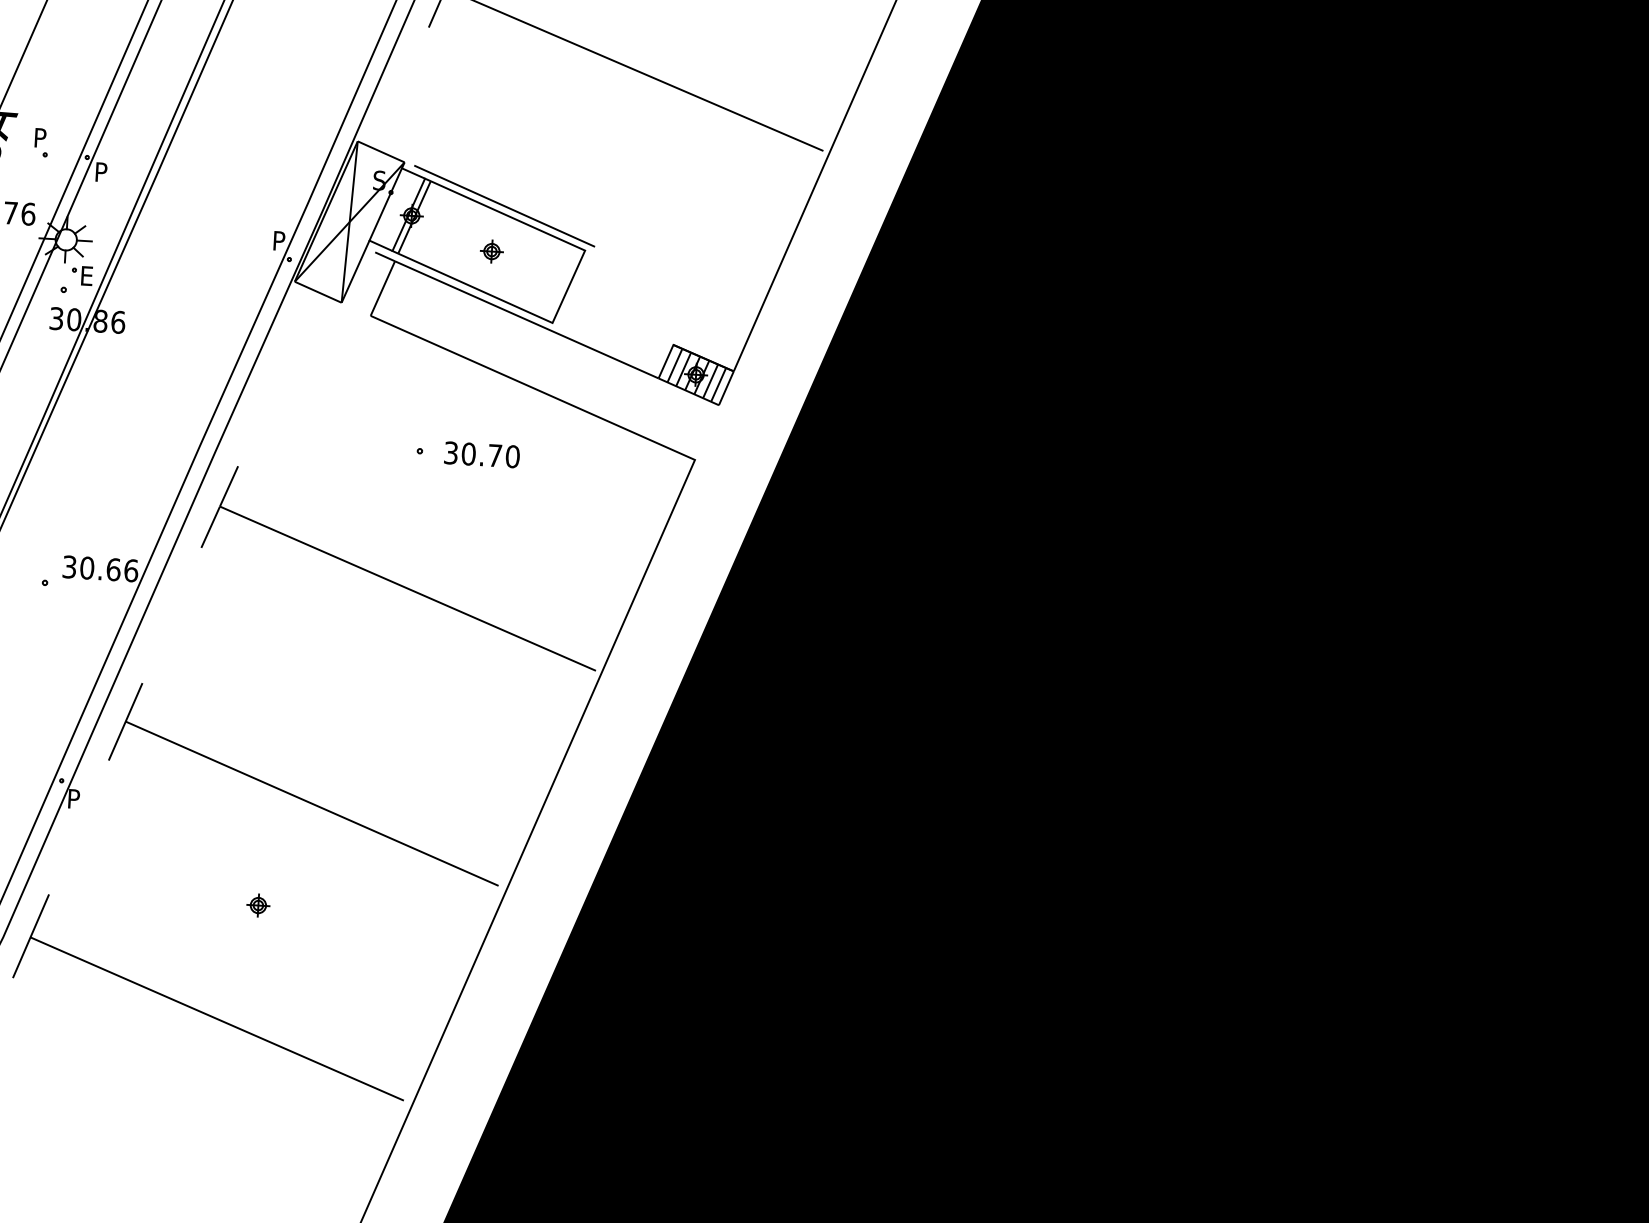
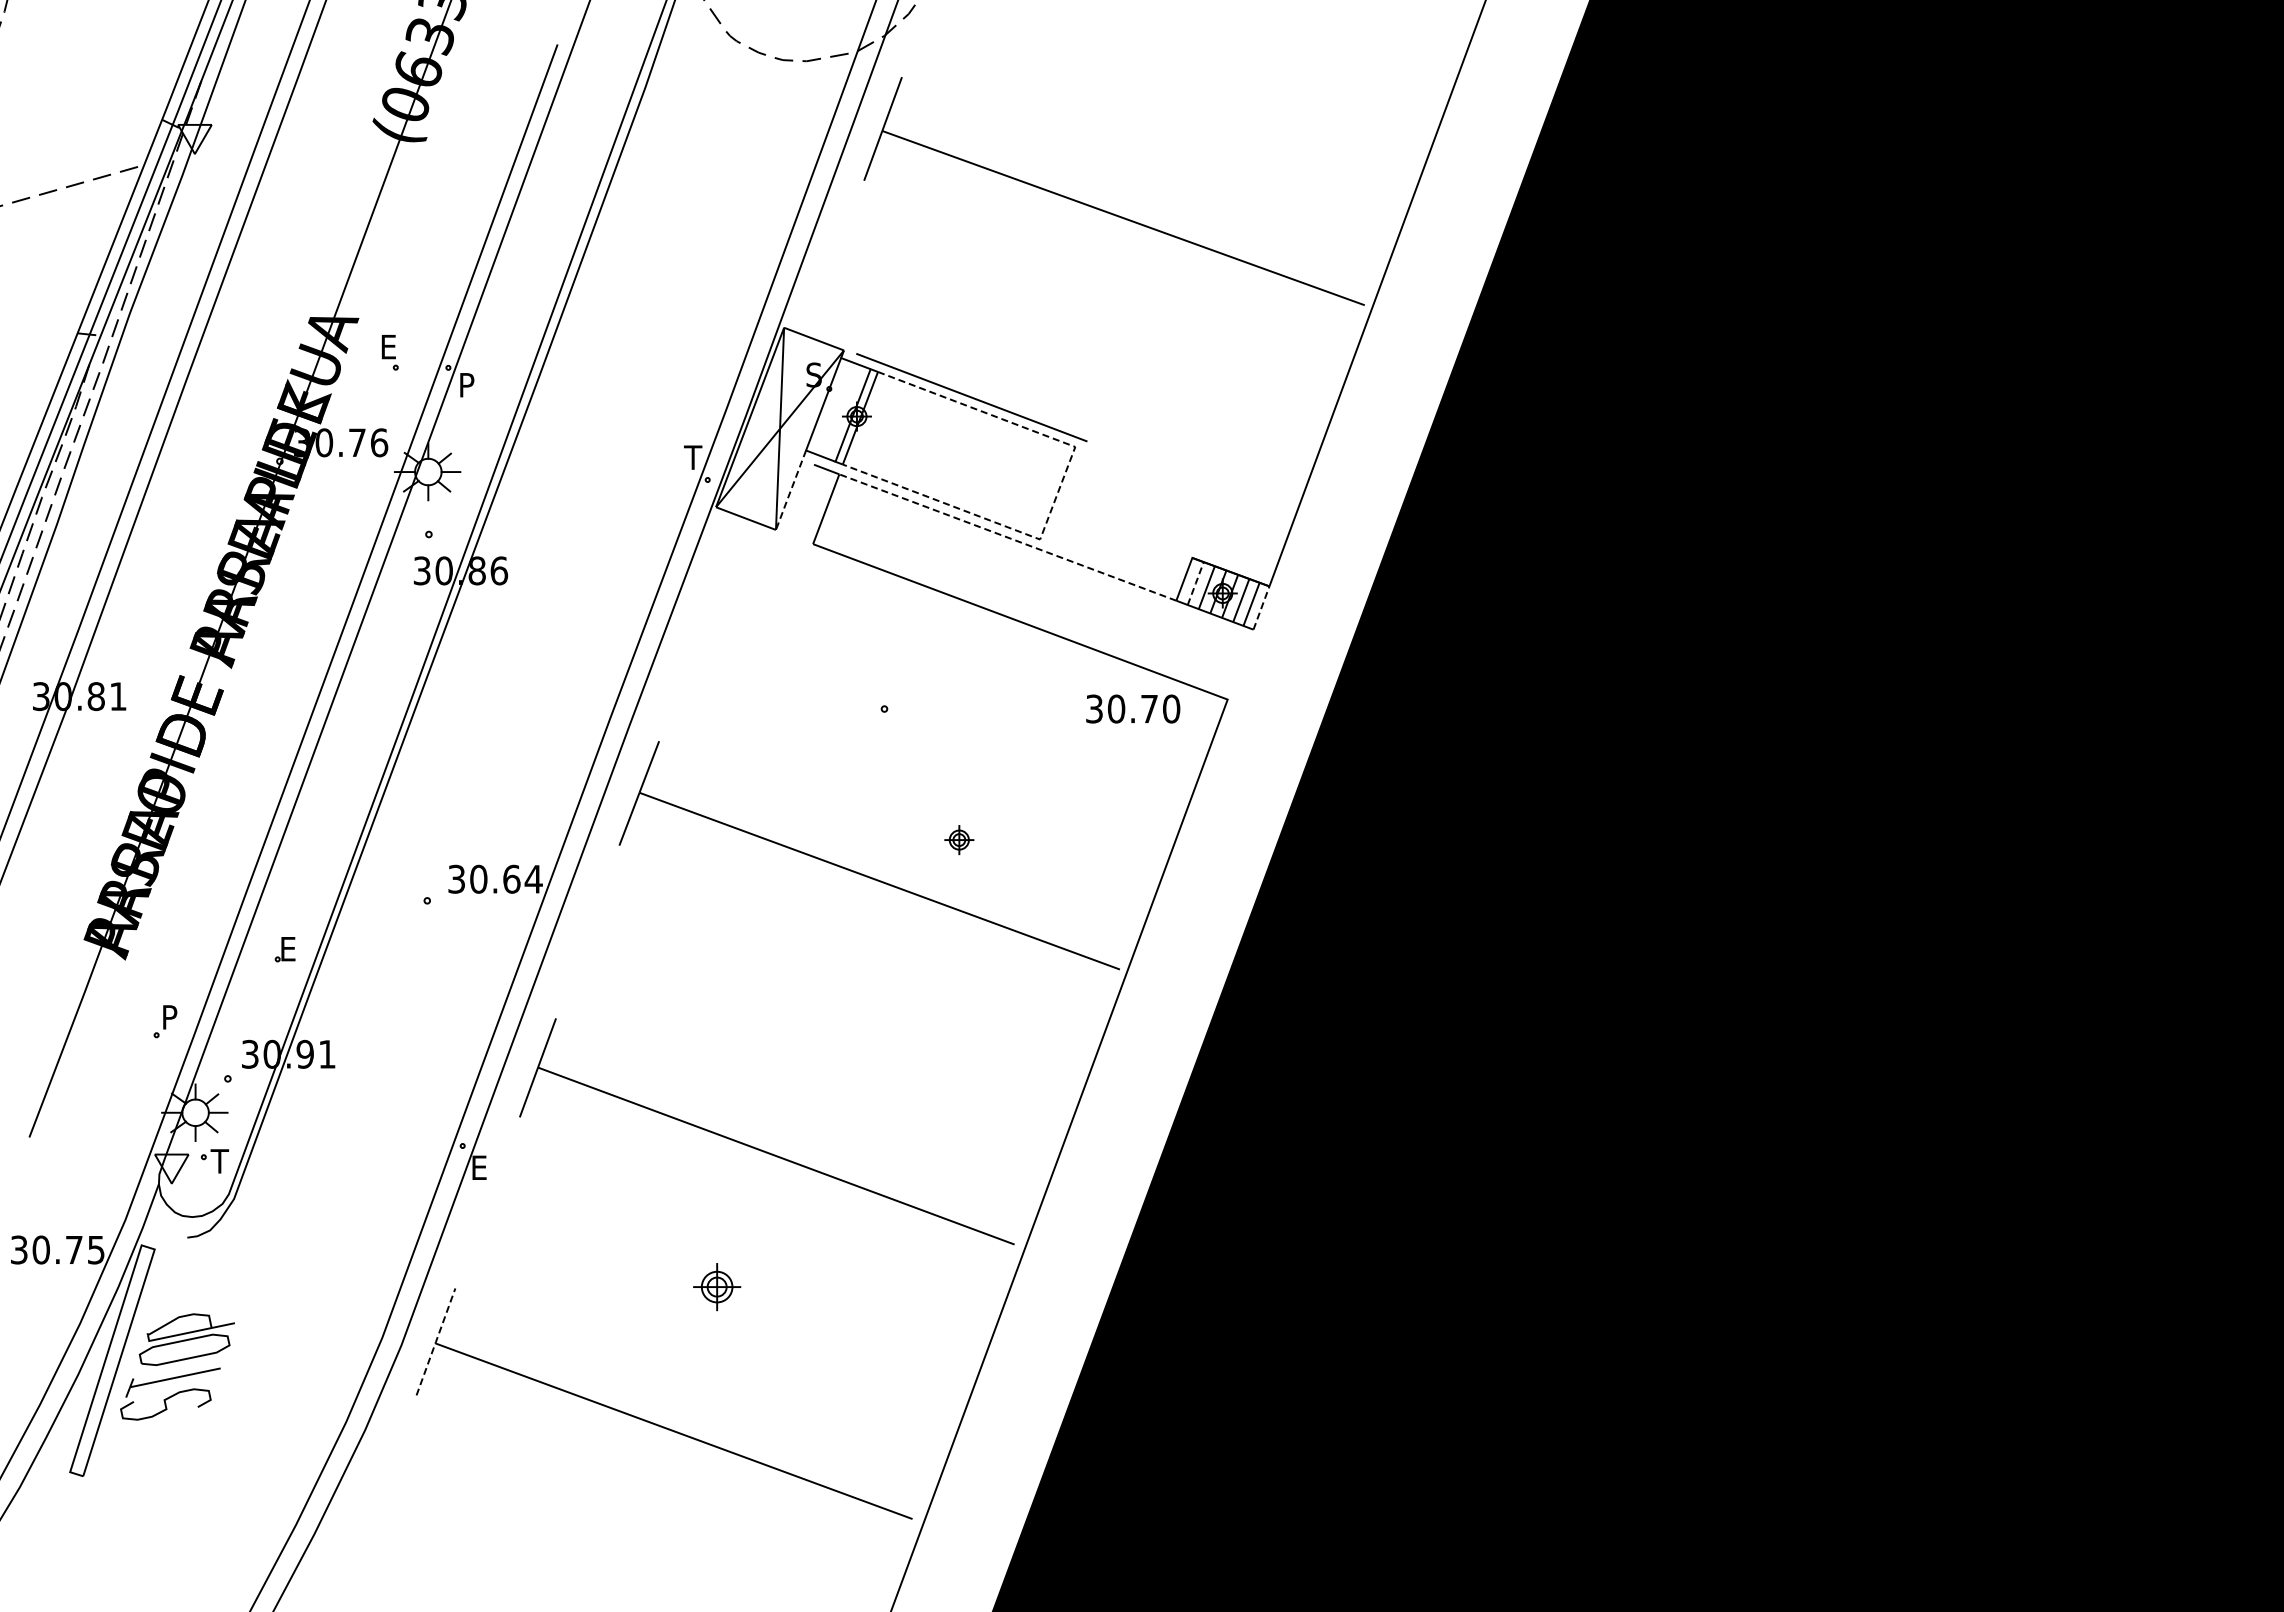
text: (41, 137) -> (389, 346), P -> E
text: (279, 240) -> (693, 457), P -> T
part: (492, 251) -> (959, 840), moved
line: (355, 271) -> (790, 490), solid -> dashed
part: (81, 275) -> (450, 515), removed
line: (568, 286) -> (1057, 493), solid -> dashed
line: (527, 319) -> (1008, 537), solid -> dashed
line: (674, 365) -> (1195, 583), solid -> dashed
line: (726, 387) -> (1261, 607), solid -> dashed
text: (482, 454) -> (1133, 708), moved
text: (131, 570) -> (533, 878), 30.66 -> 30.64
text: (74, 798) -> (480, 1167), P -> E
part: (258, 905) -> (716, 1286), size x1.6
line: (30, 935) -> (435, 1341), solid -> dashed

